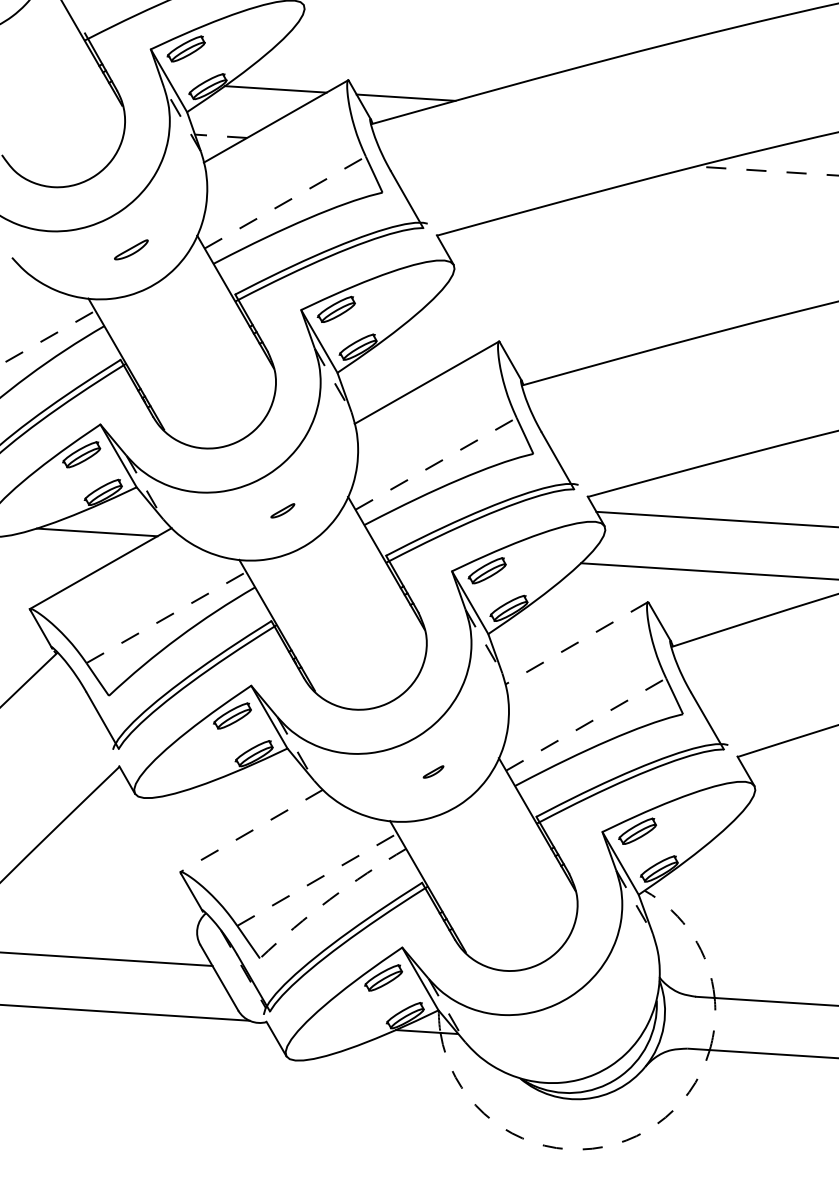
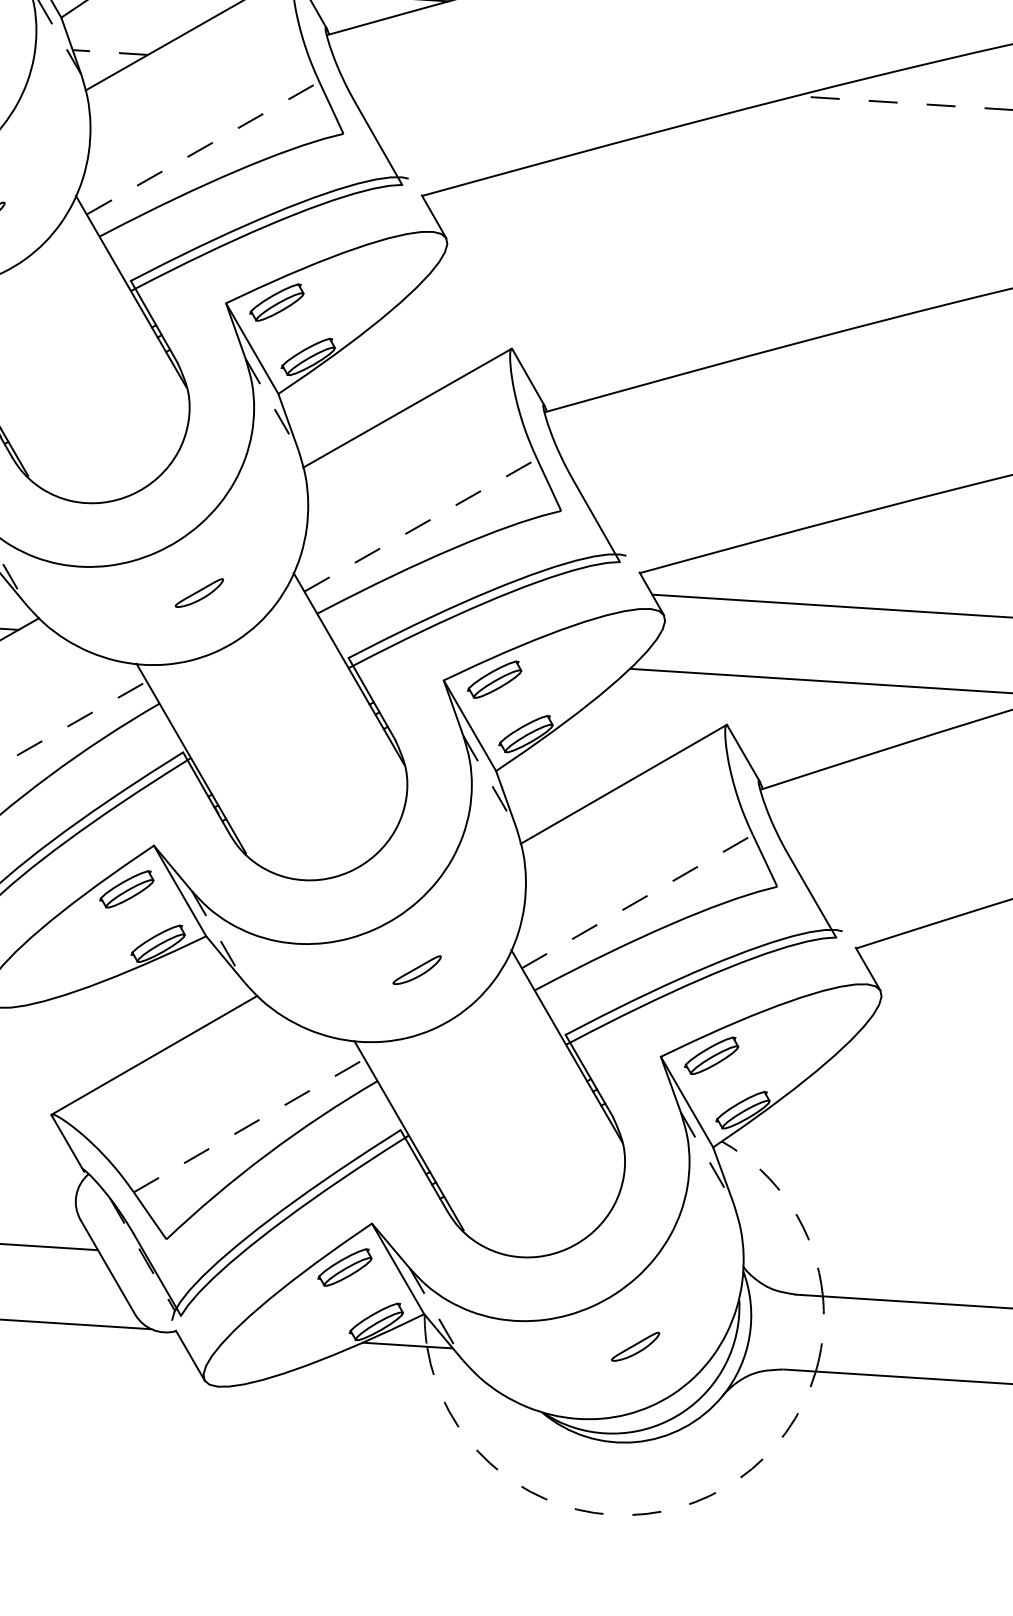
part: (282, 510) -> (199, 592), size x1.43
line: (576, 643) -> (623, 784), dashed -> solid
part: (433, 771) -> (417, 969), size x1.67
line: (251, 831) -> (154, 1056), dashed -> solid
arc: (329, 899) -> (266, 1154), dashed -> solid
part: (584, 1032) -> (634, 1346), added

